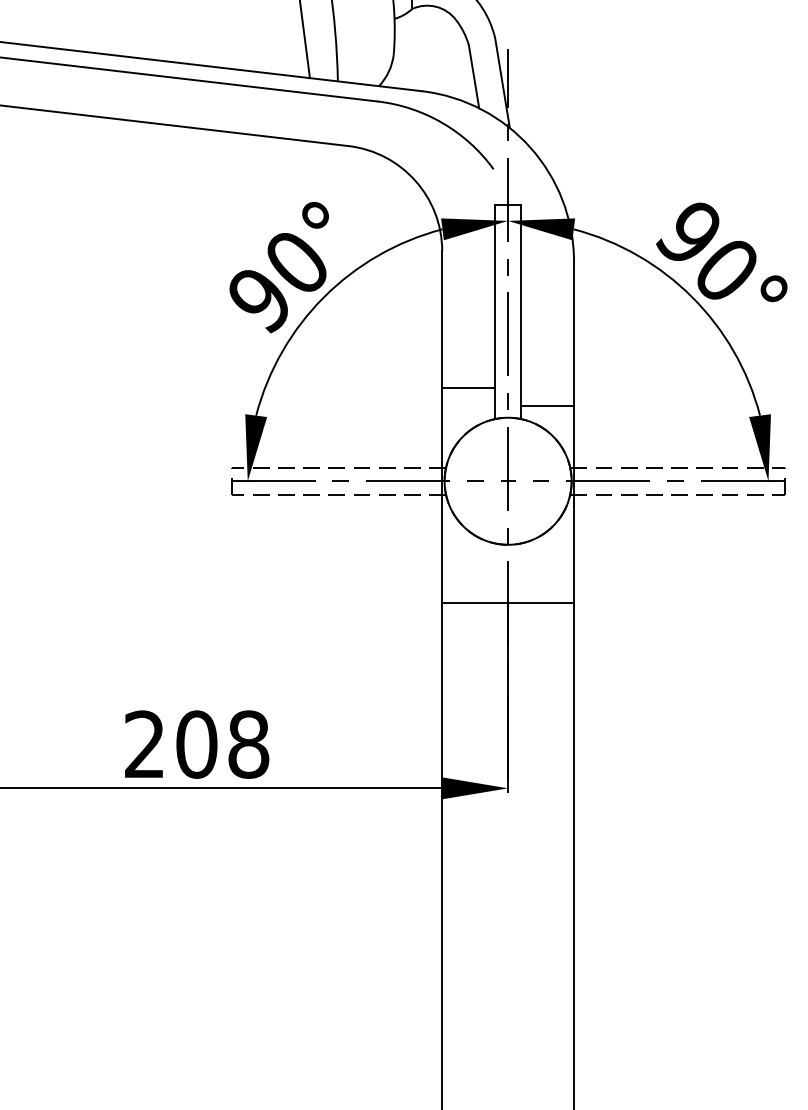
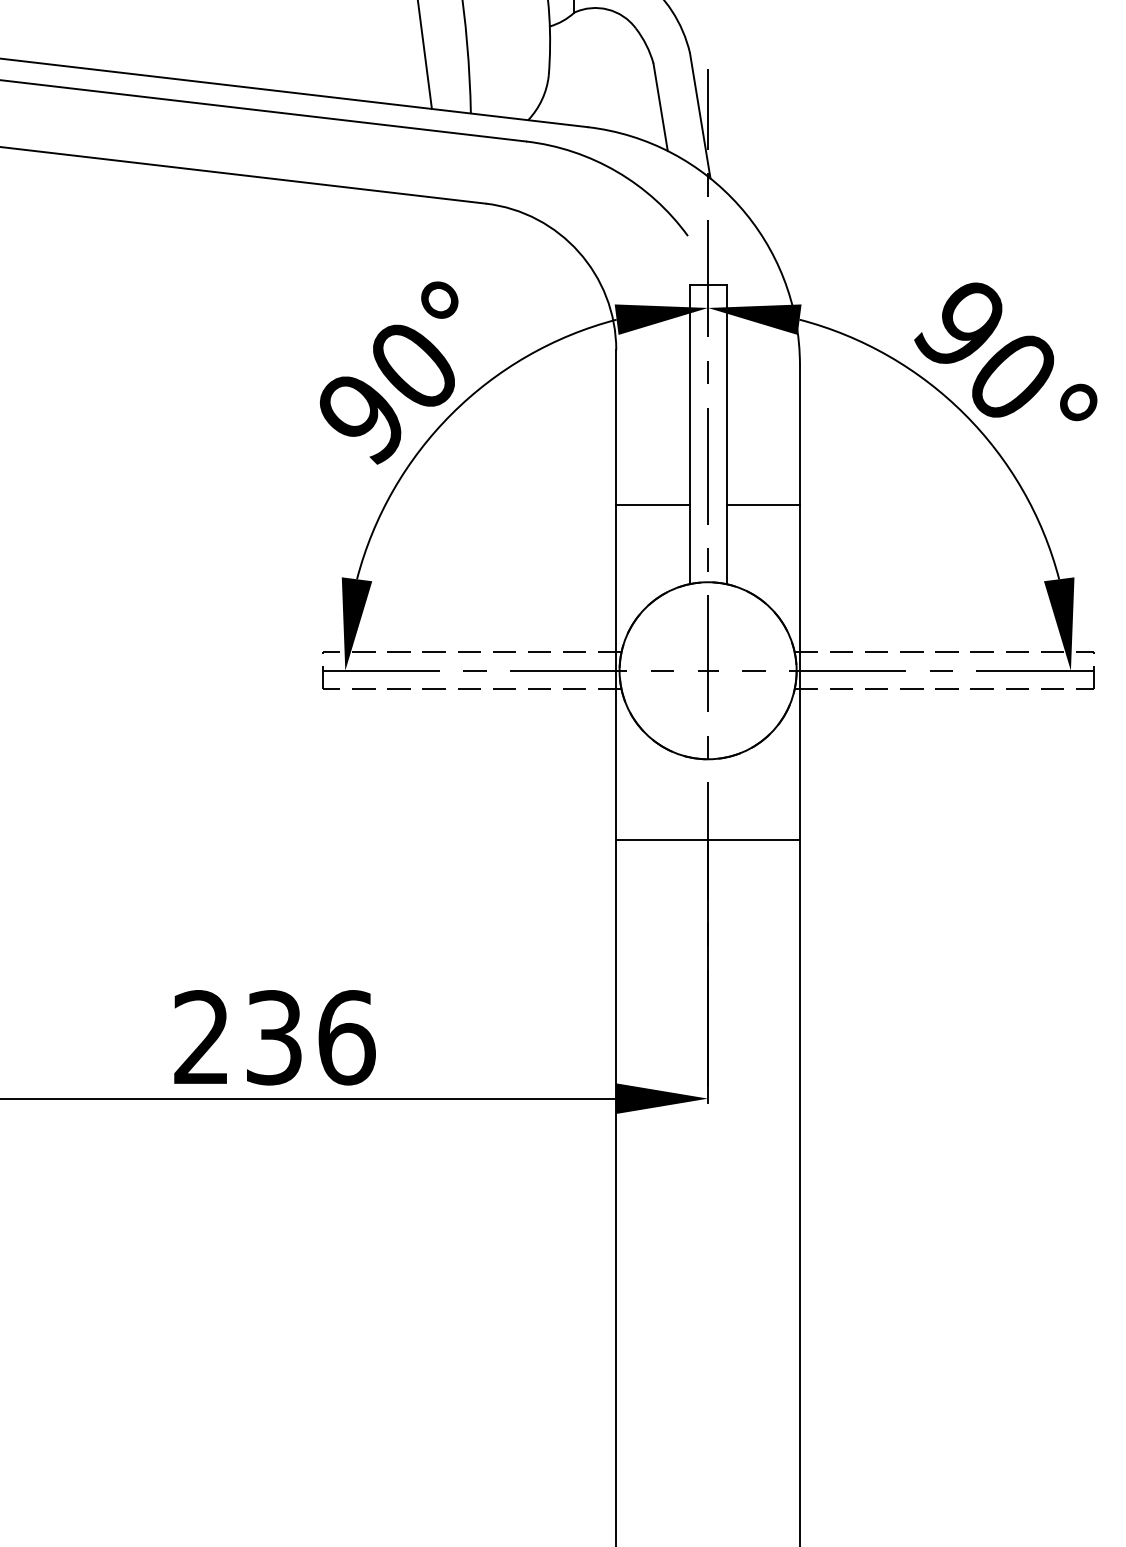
line: (468, 387) -> (652, 504), moved
line: (547, 405) -> (762, 504), moved
text: (222, 744) -> (310, 1037), 208 -> 236

